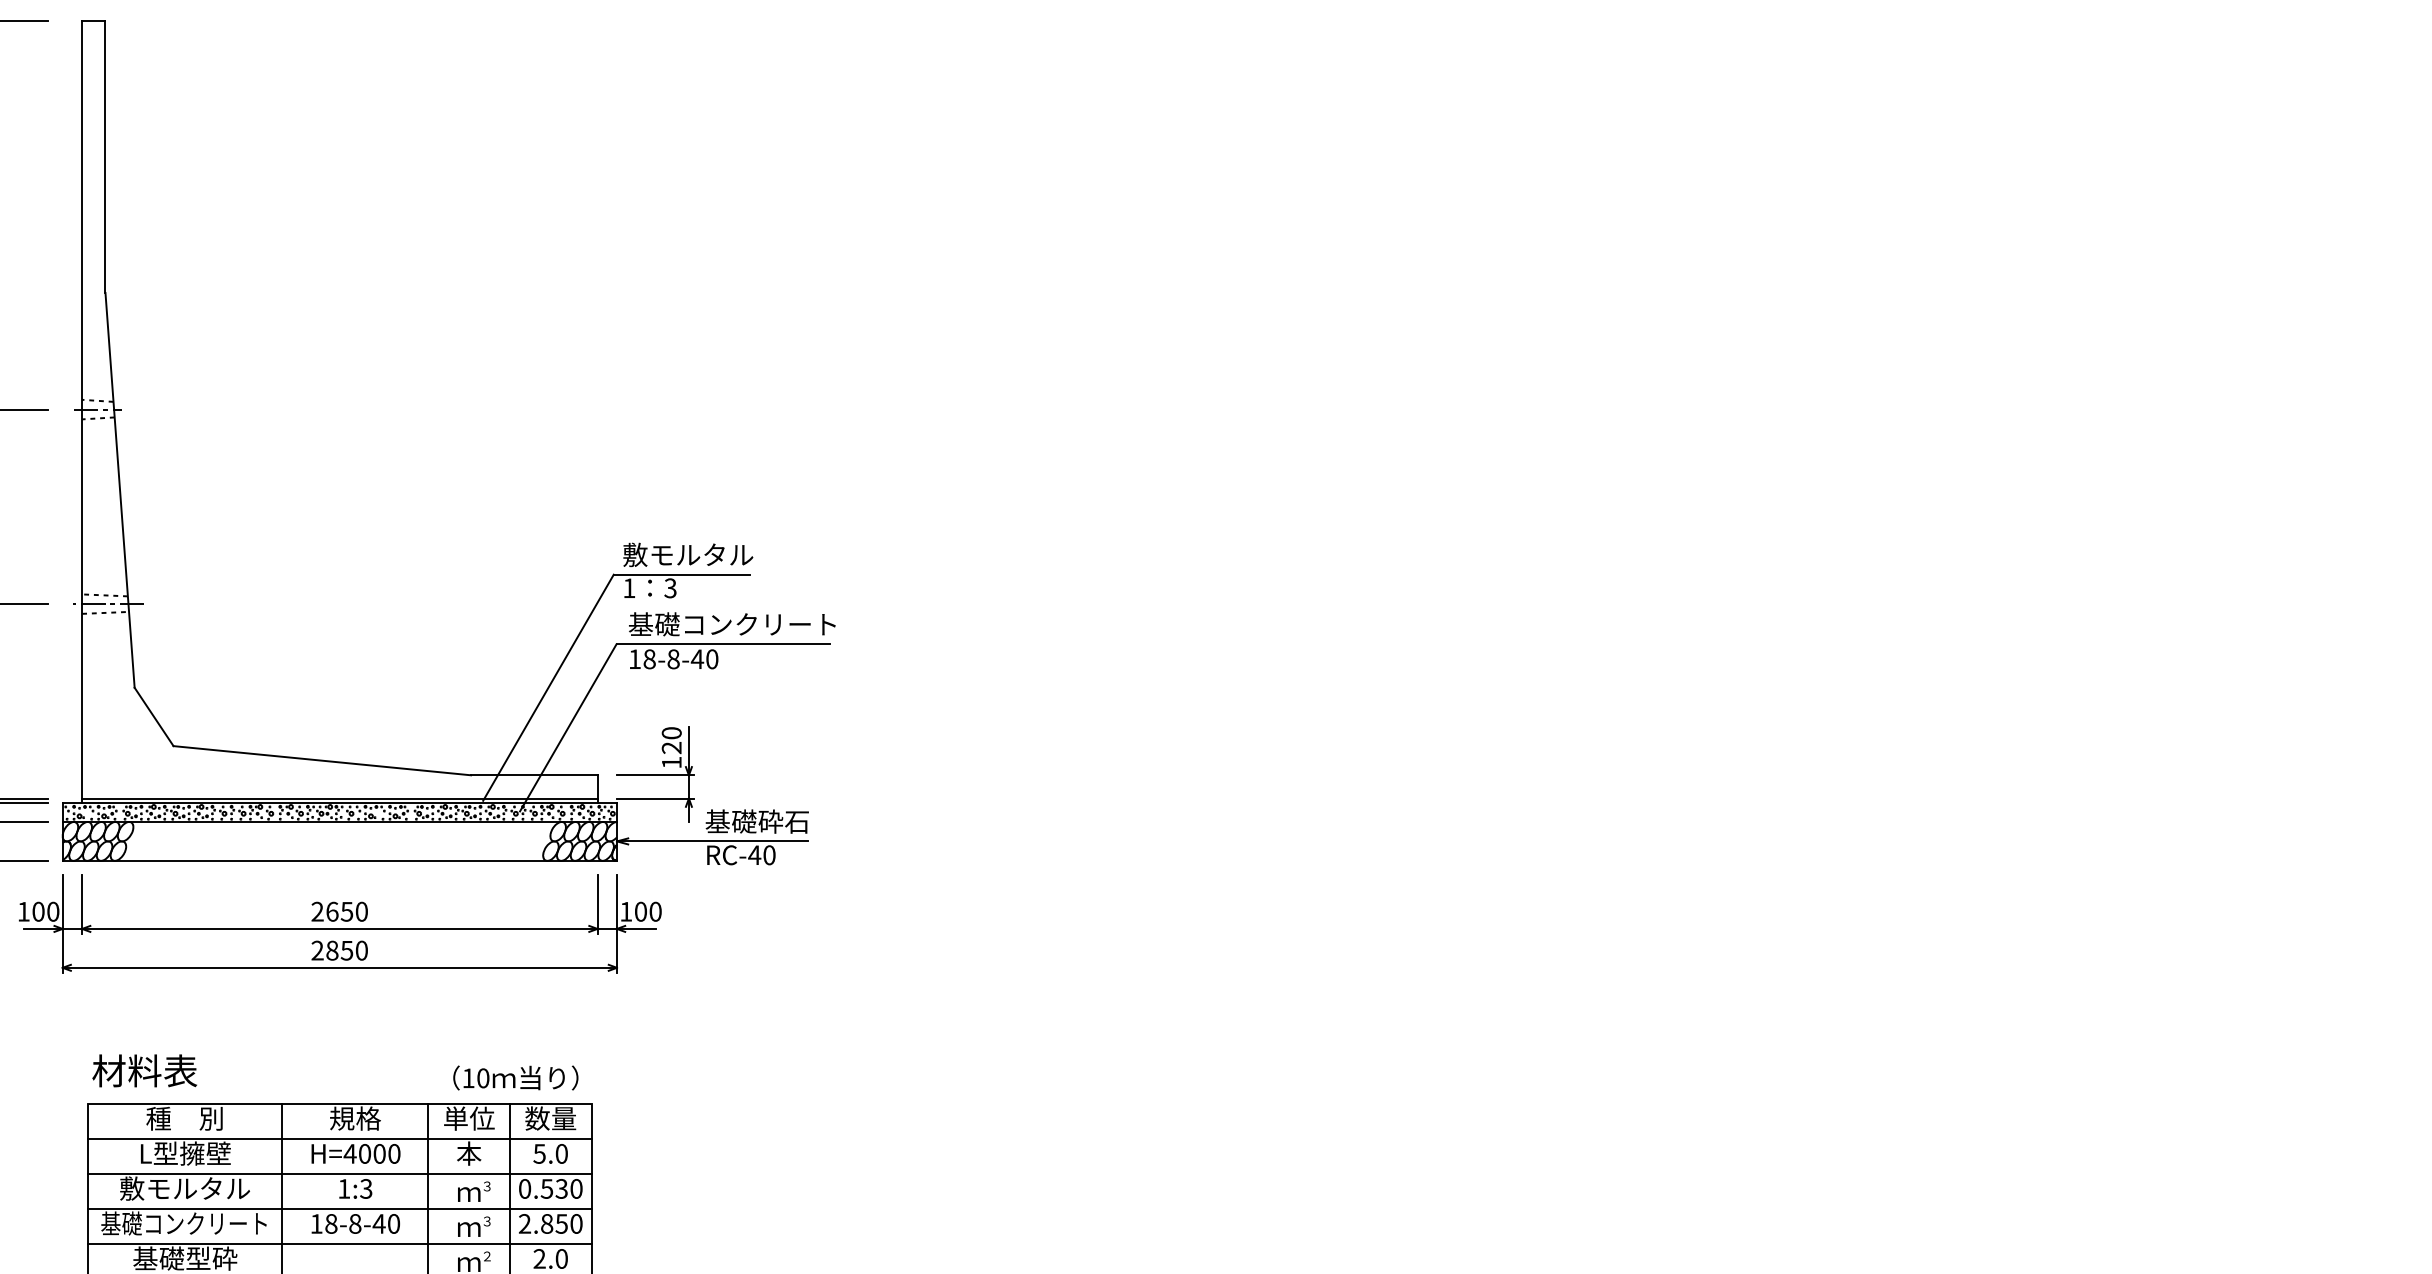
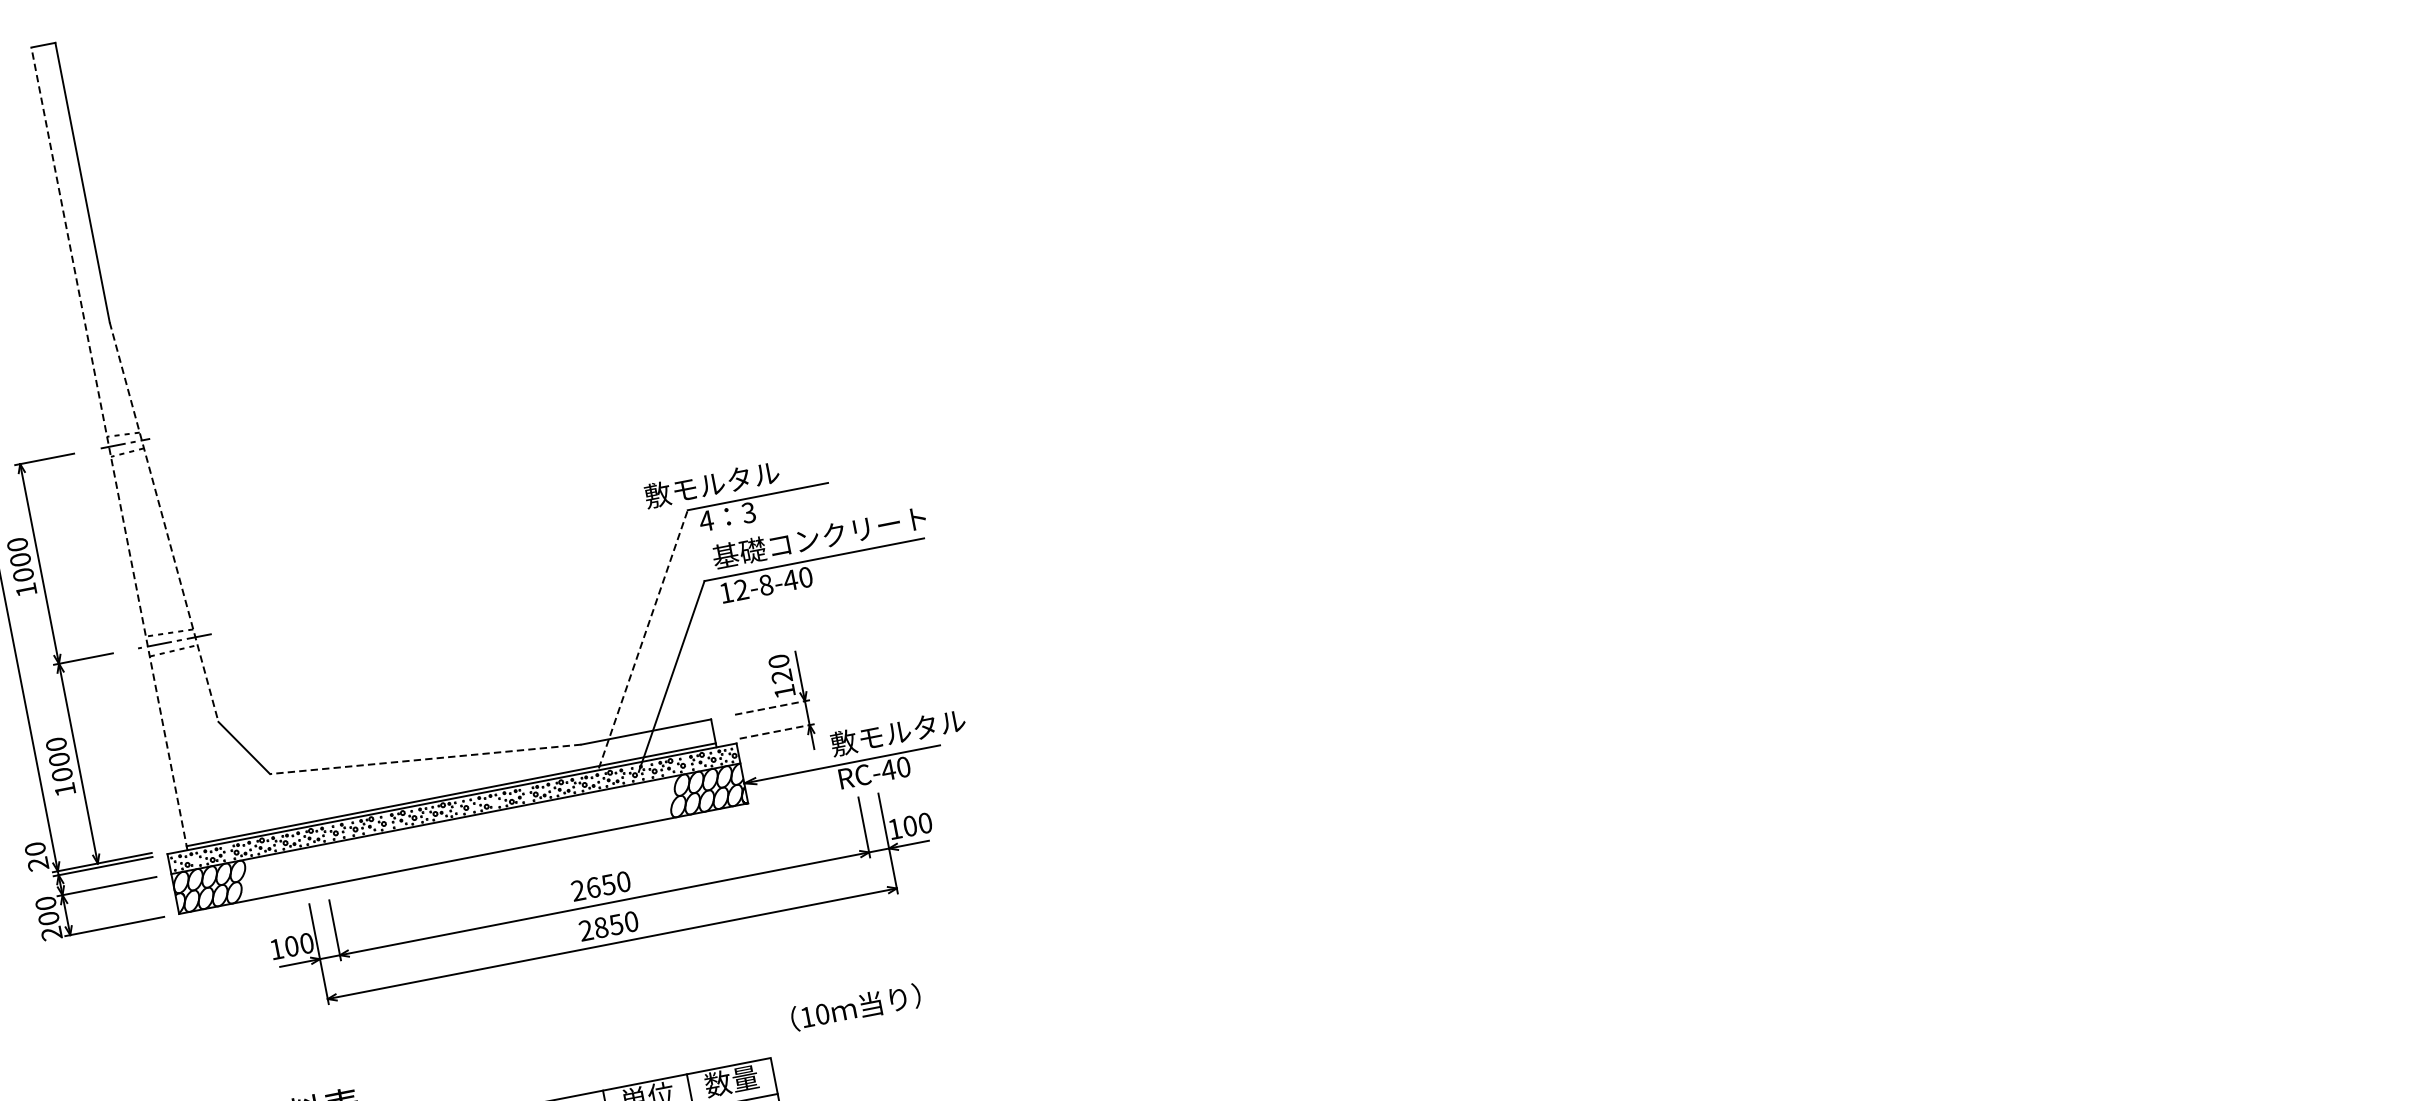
line: (82, 411) -> (109, 448), solid -> dashed
line: (120, 490) -> (164, 522), solid -> dashed
text: (688, 554) -> (712, 483), moved
text: (628, 587) -> (705, 520), 1 -> 4
text: (649, 659) -> (741, 590), 18-8-40 -> 12-8-40
line: (548, 687) -> (643, 639), solid -> dashed
line: (321, 760) -> (424, 759), solid -> dashed
line: (654, 775) -> (769, 708), solid -> dashed
line: (654, 798) -> (774, 731), solid -> dashed
text: (770, 821) -> (897, 732), 基礎砕石 -> 敷モルタル
part: (340, 923) -> (604, 898), moved
text: (515, 1077) -> (855, 1006), moved

